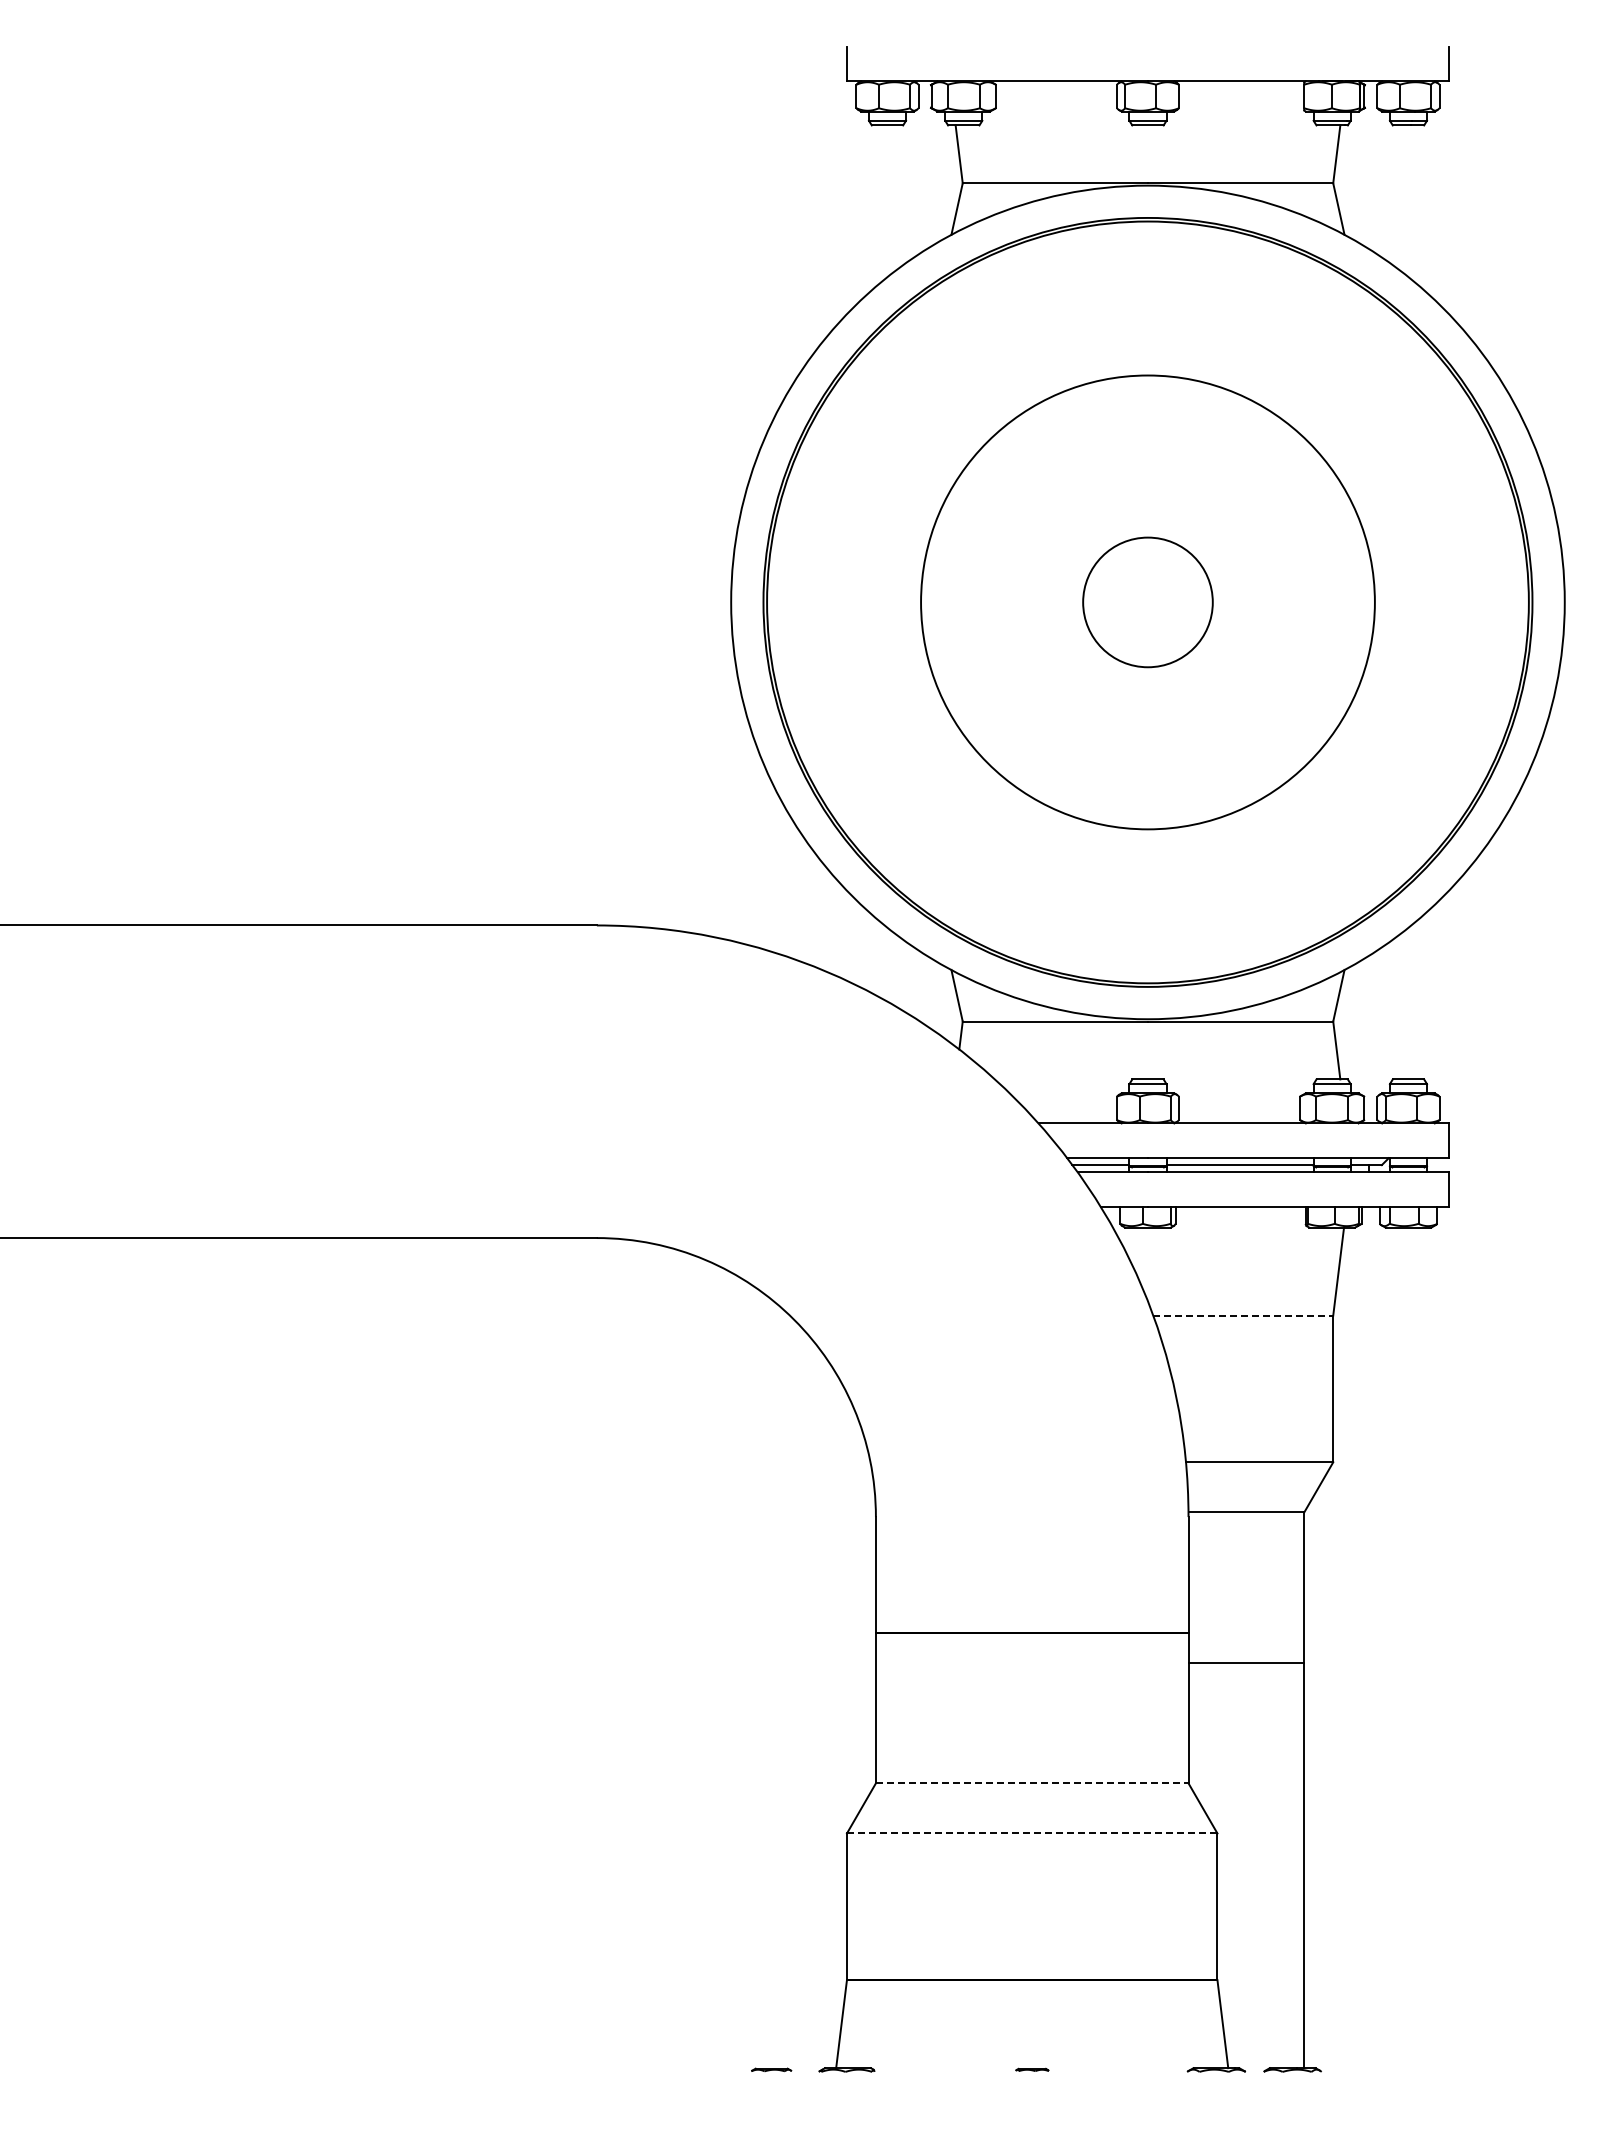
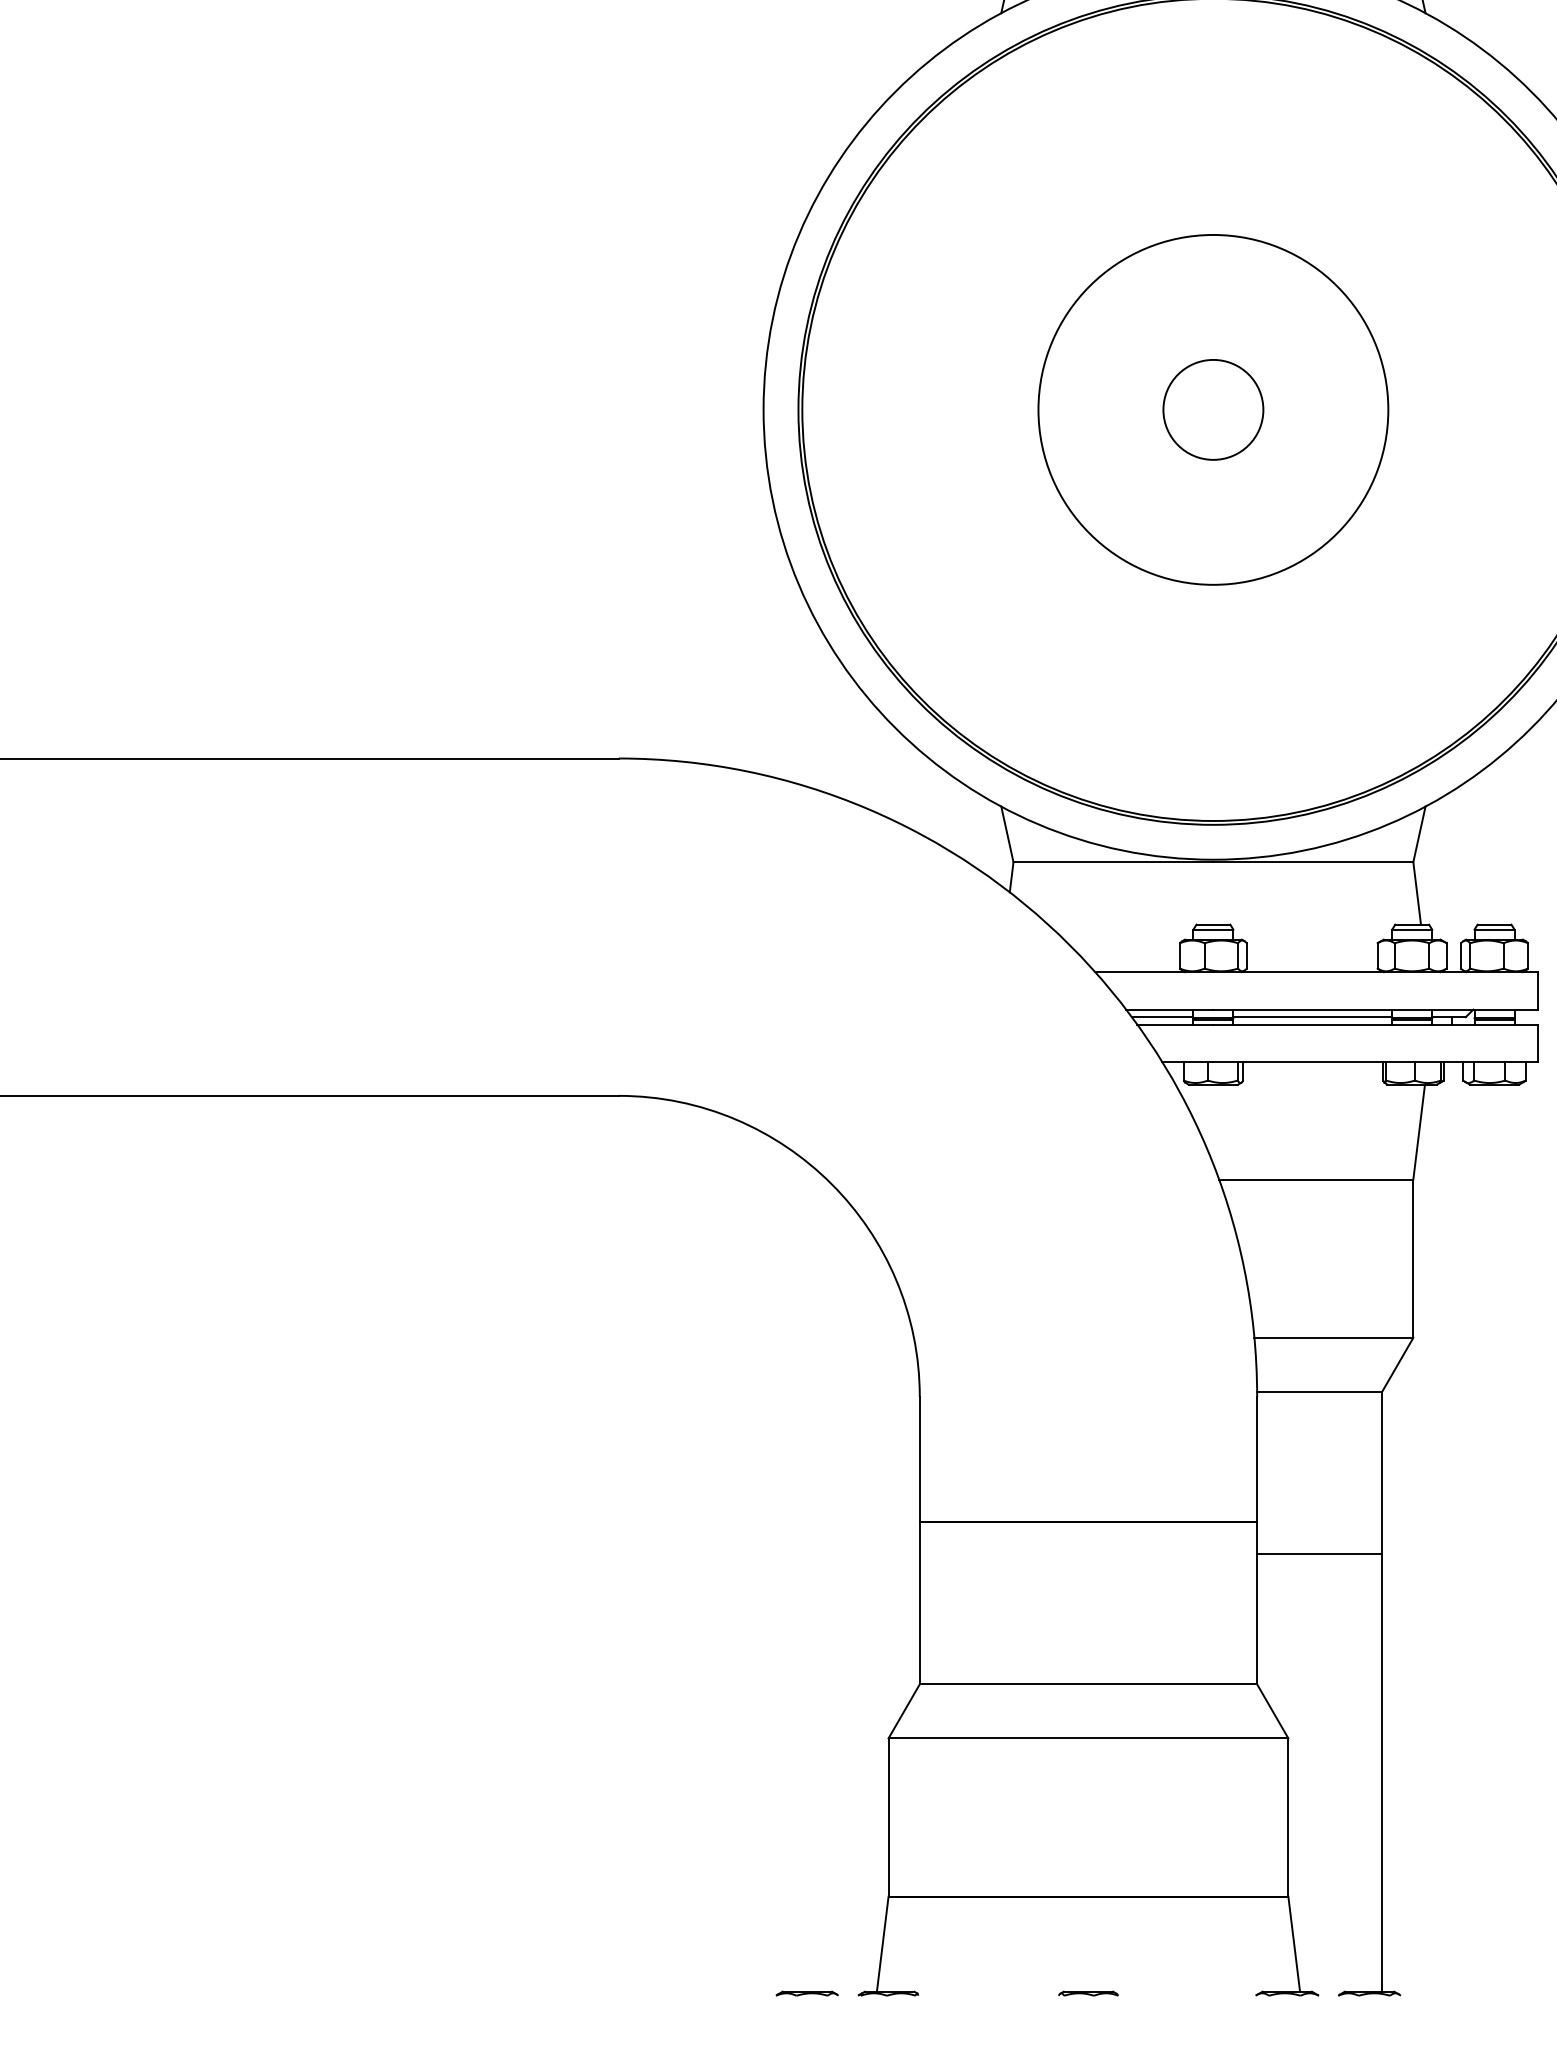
circle: (1147, 602) -> (1212, 409), size x0.71
circle: (1147, 602) -> (1212, 409), size x0.71
line: (1243, 1315) -> (1316, 1179), dashed -> solid
line: (1032, 1783) -> (1088, 1684), dashed -> solid
line: (1032, 1833) -> (1088, 1738), dashed -> solid
part: (771, 2069) -> (807, 1993), size x1.43
part: (1032, 2069) -> (1088, 1993), size x1.67

